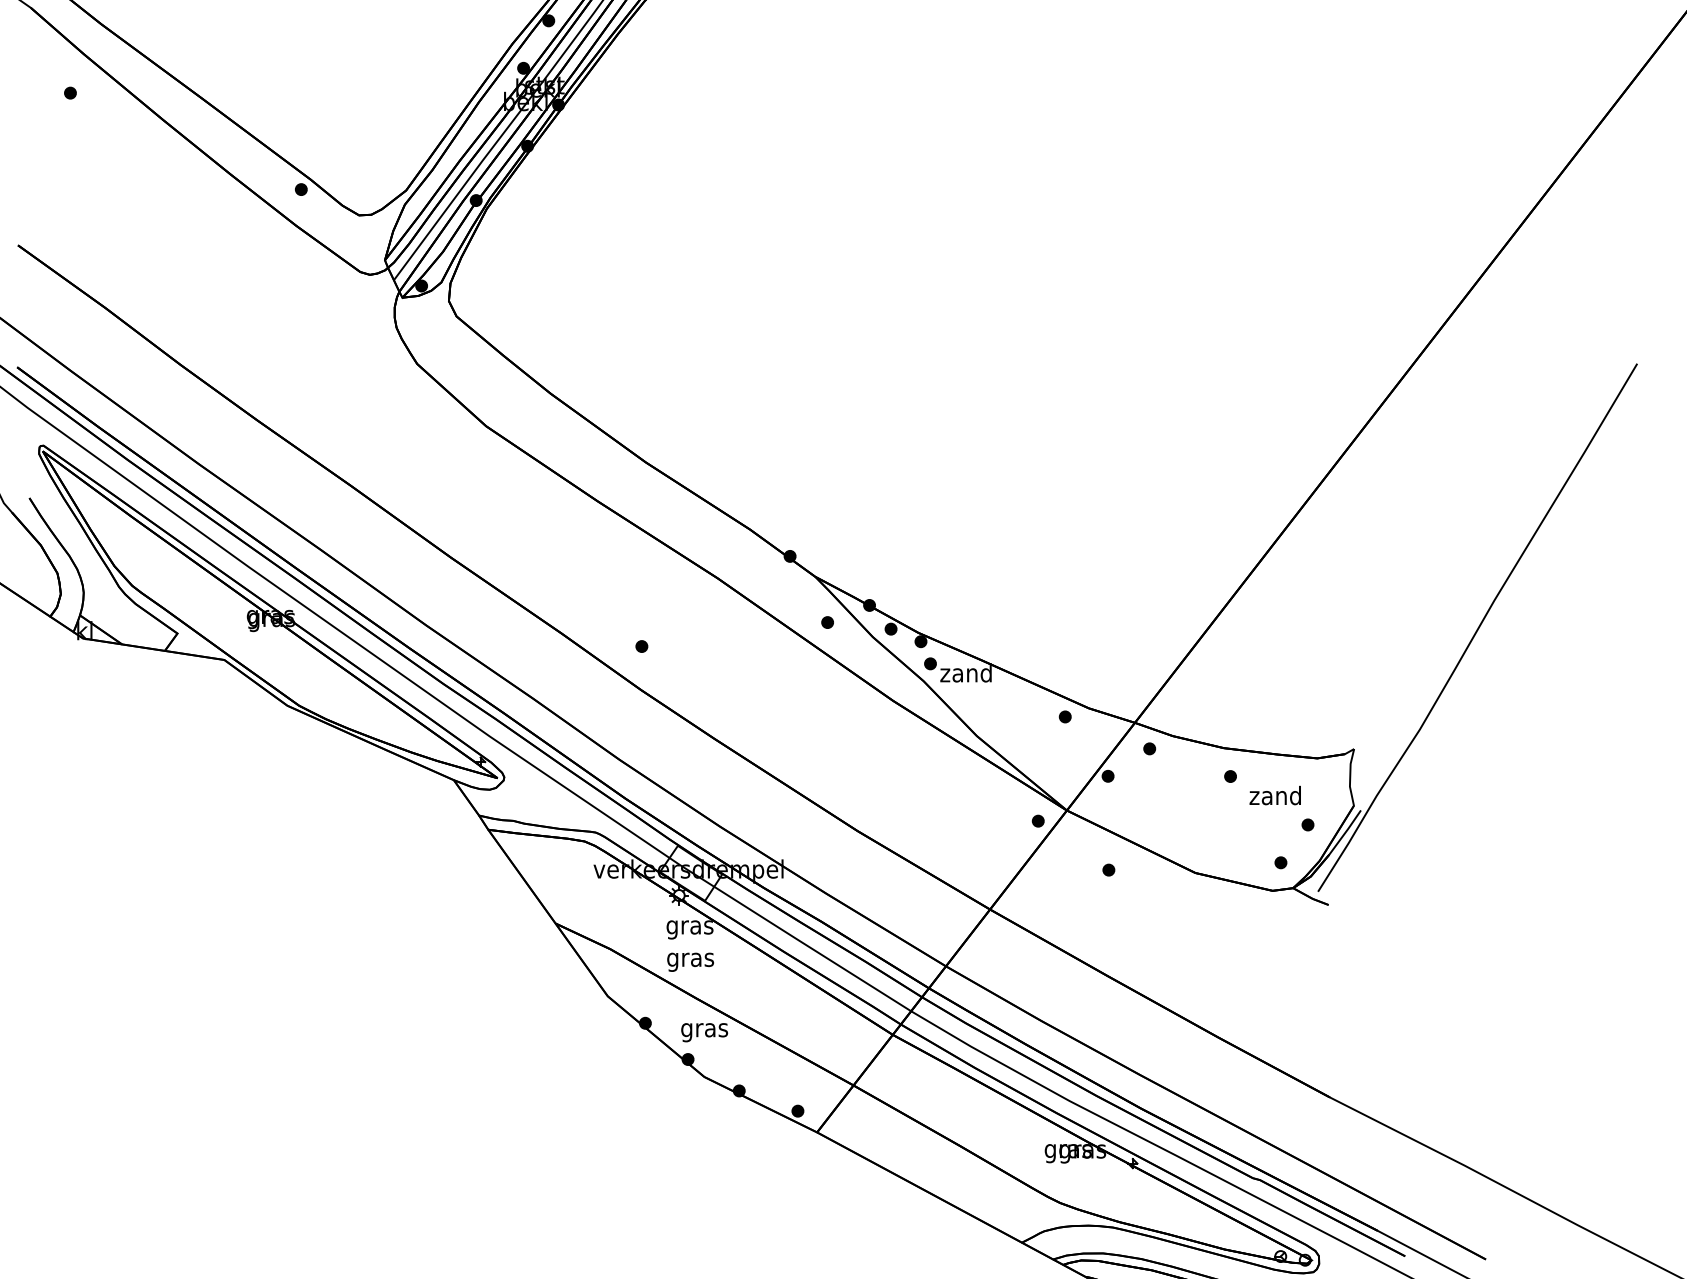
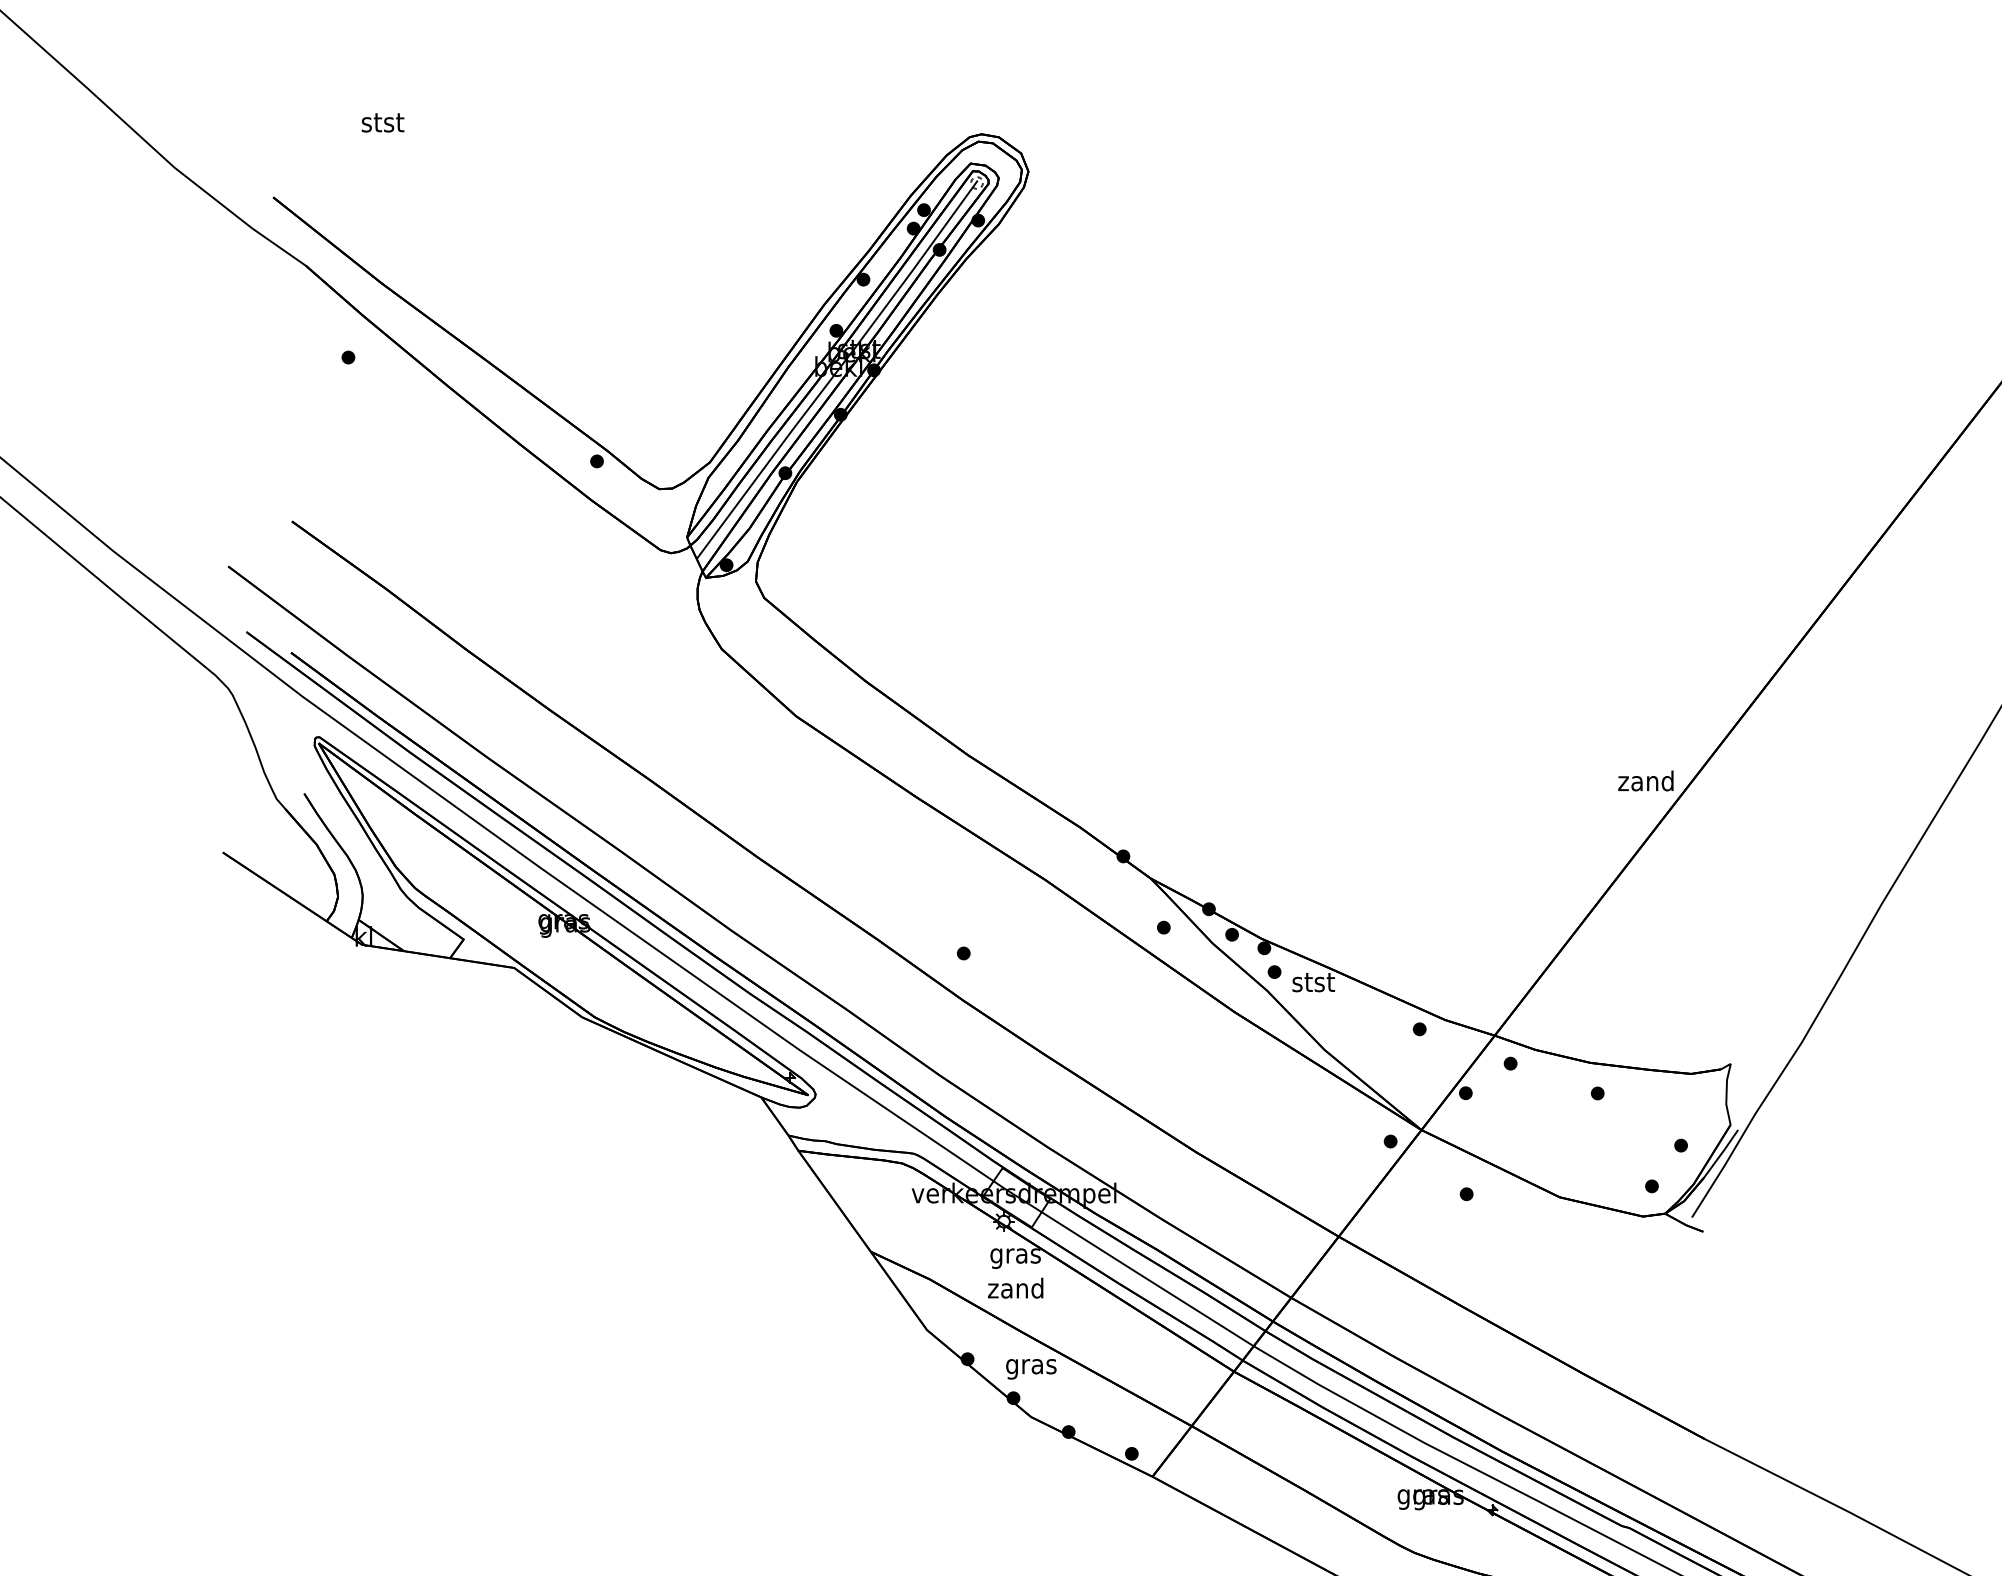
text: (965, 672) -> (1312, 981), zand -> stst
text: (1274, 795) -> (1645, 780), moved
text: (689, 959) -> (1015, 1290), gras -> zand

